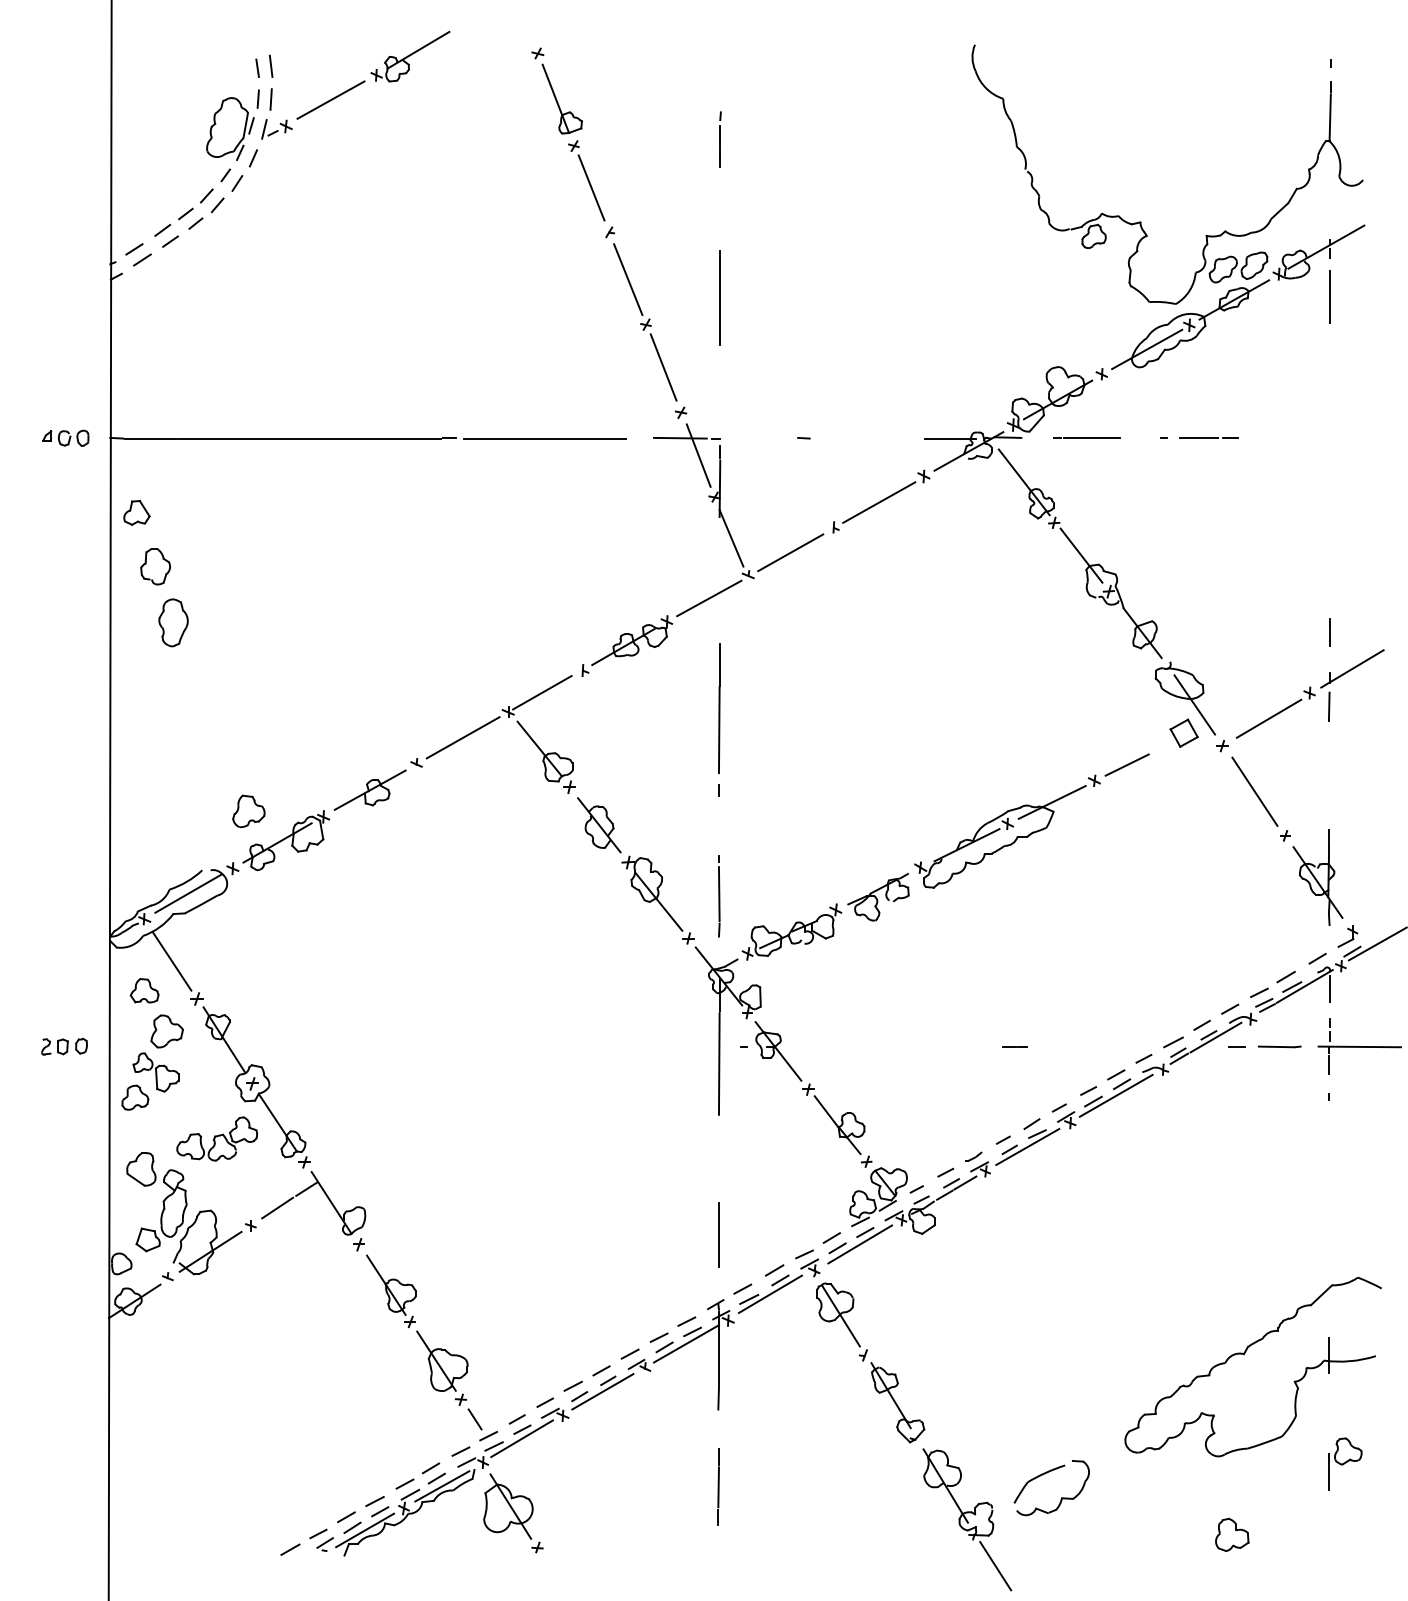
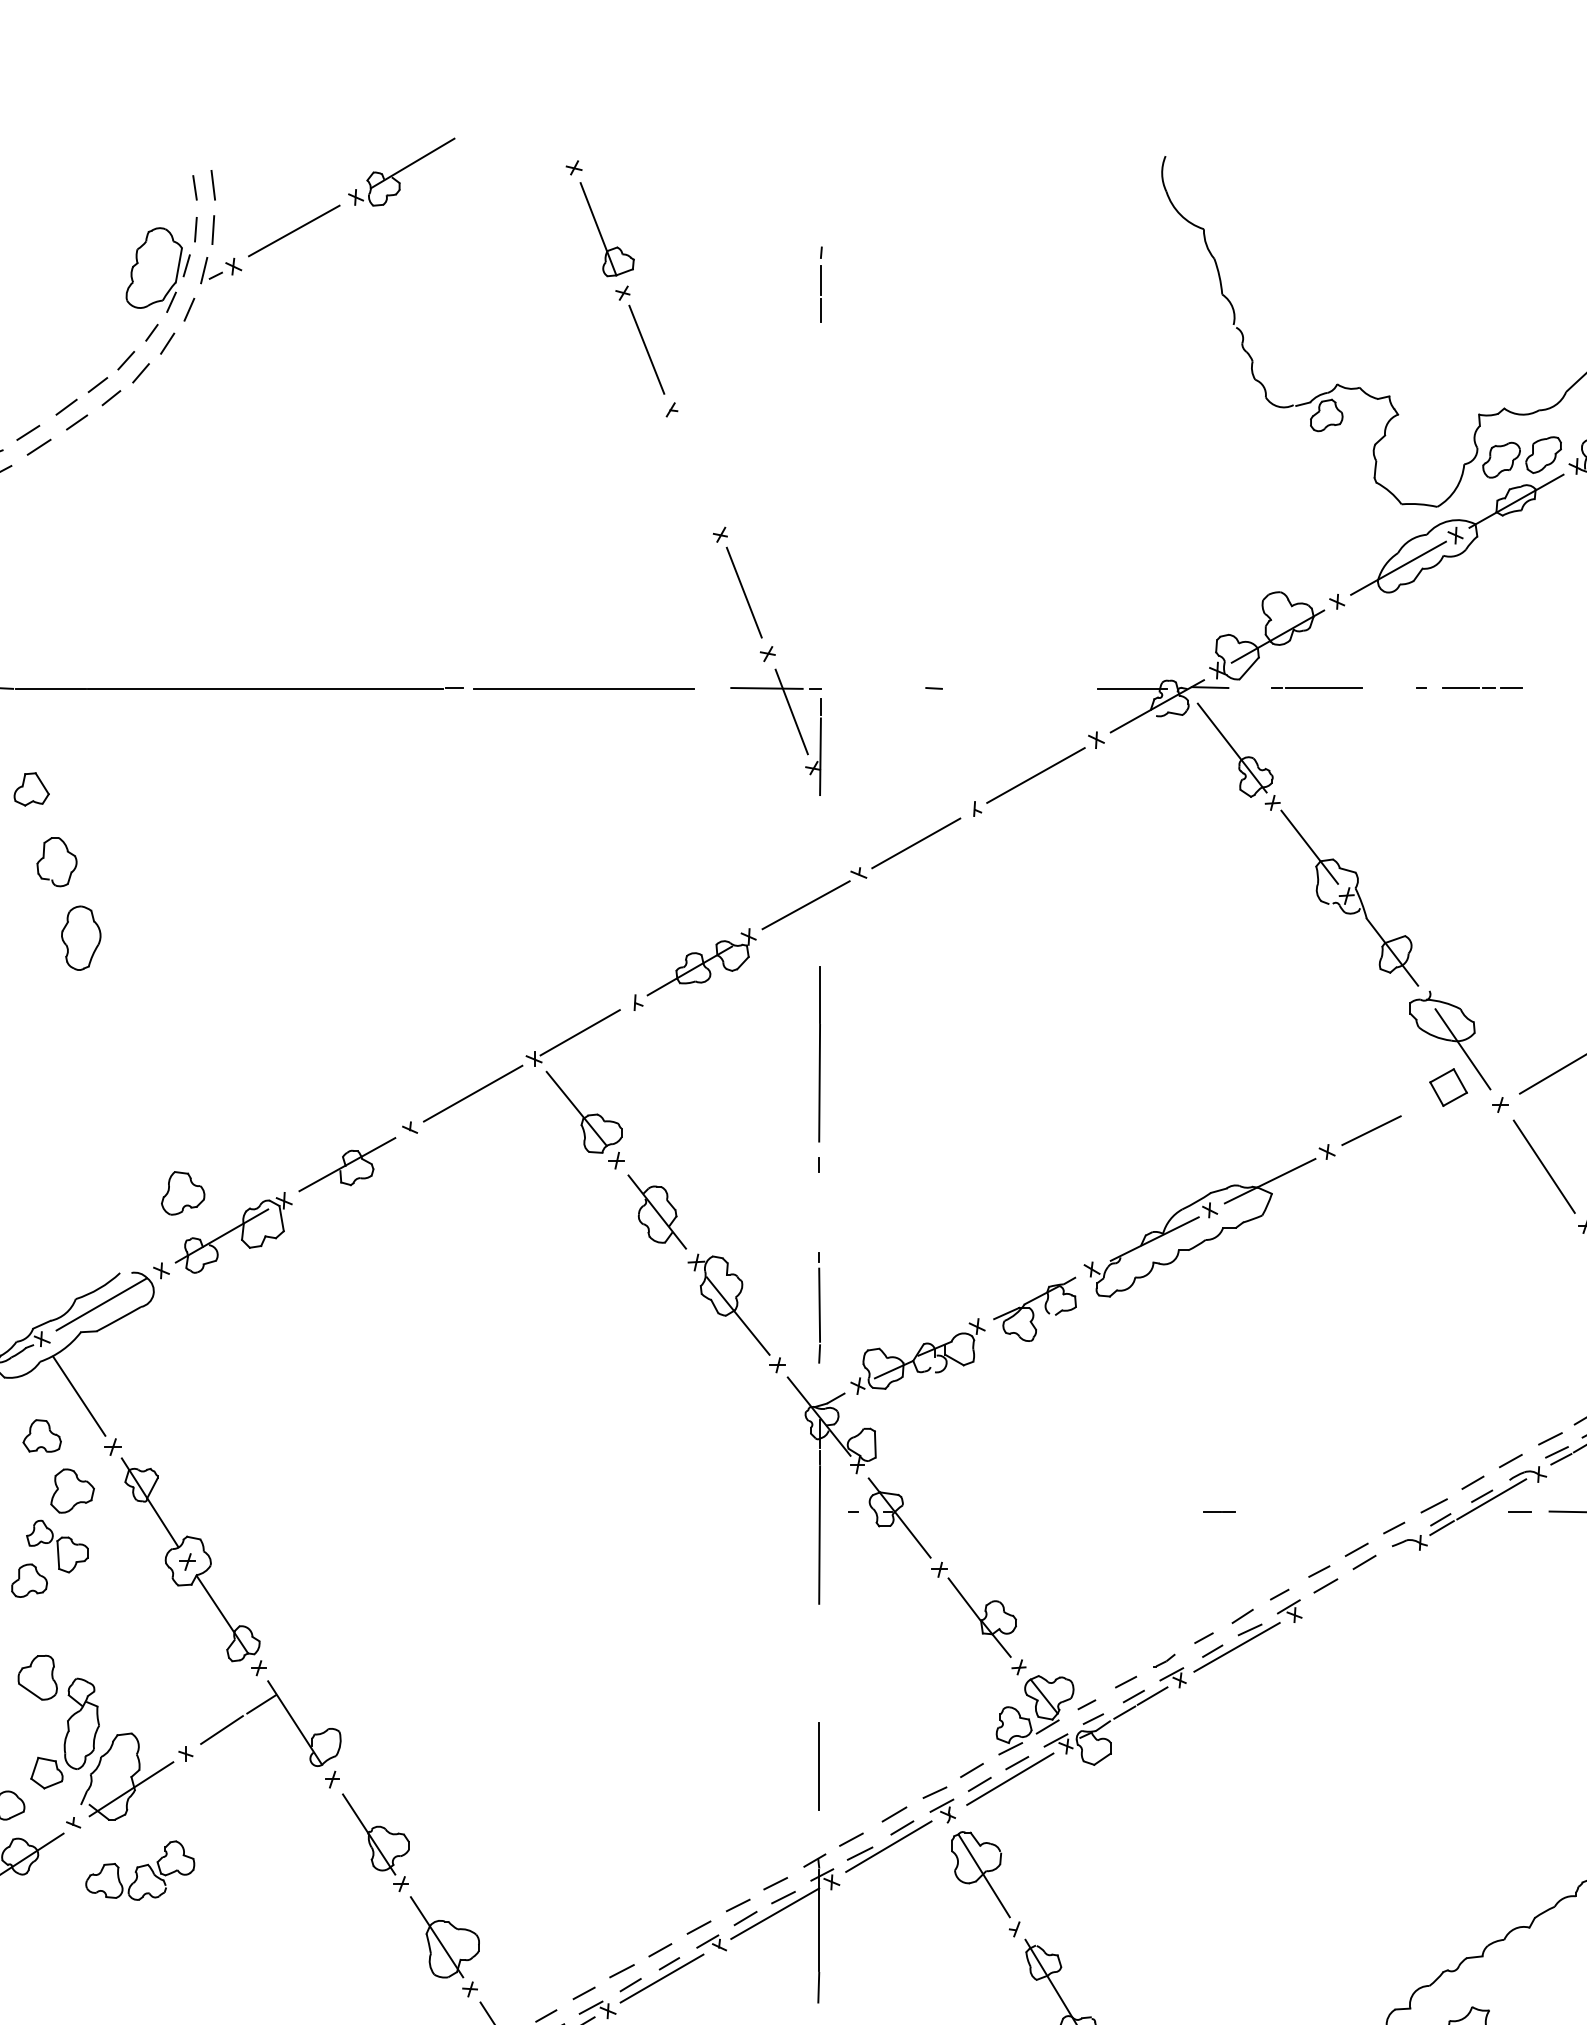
line: (628, 279) -> (696, 473), removed
line: (720, 298) -> (821, 499), removed
line: (731, 537) -> (836, 822), removed
line: (1115, 1095) -> (1355, 1577), removed
part: (216, 1138) -> (139, 1869), moved

